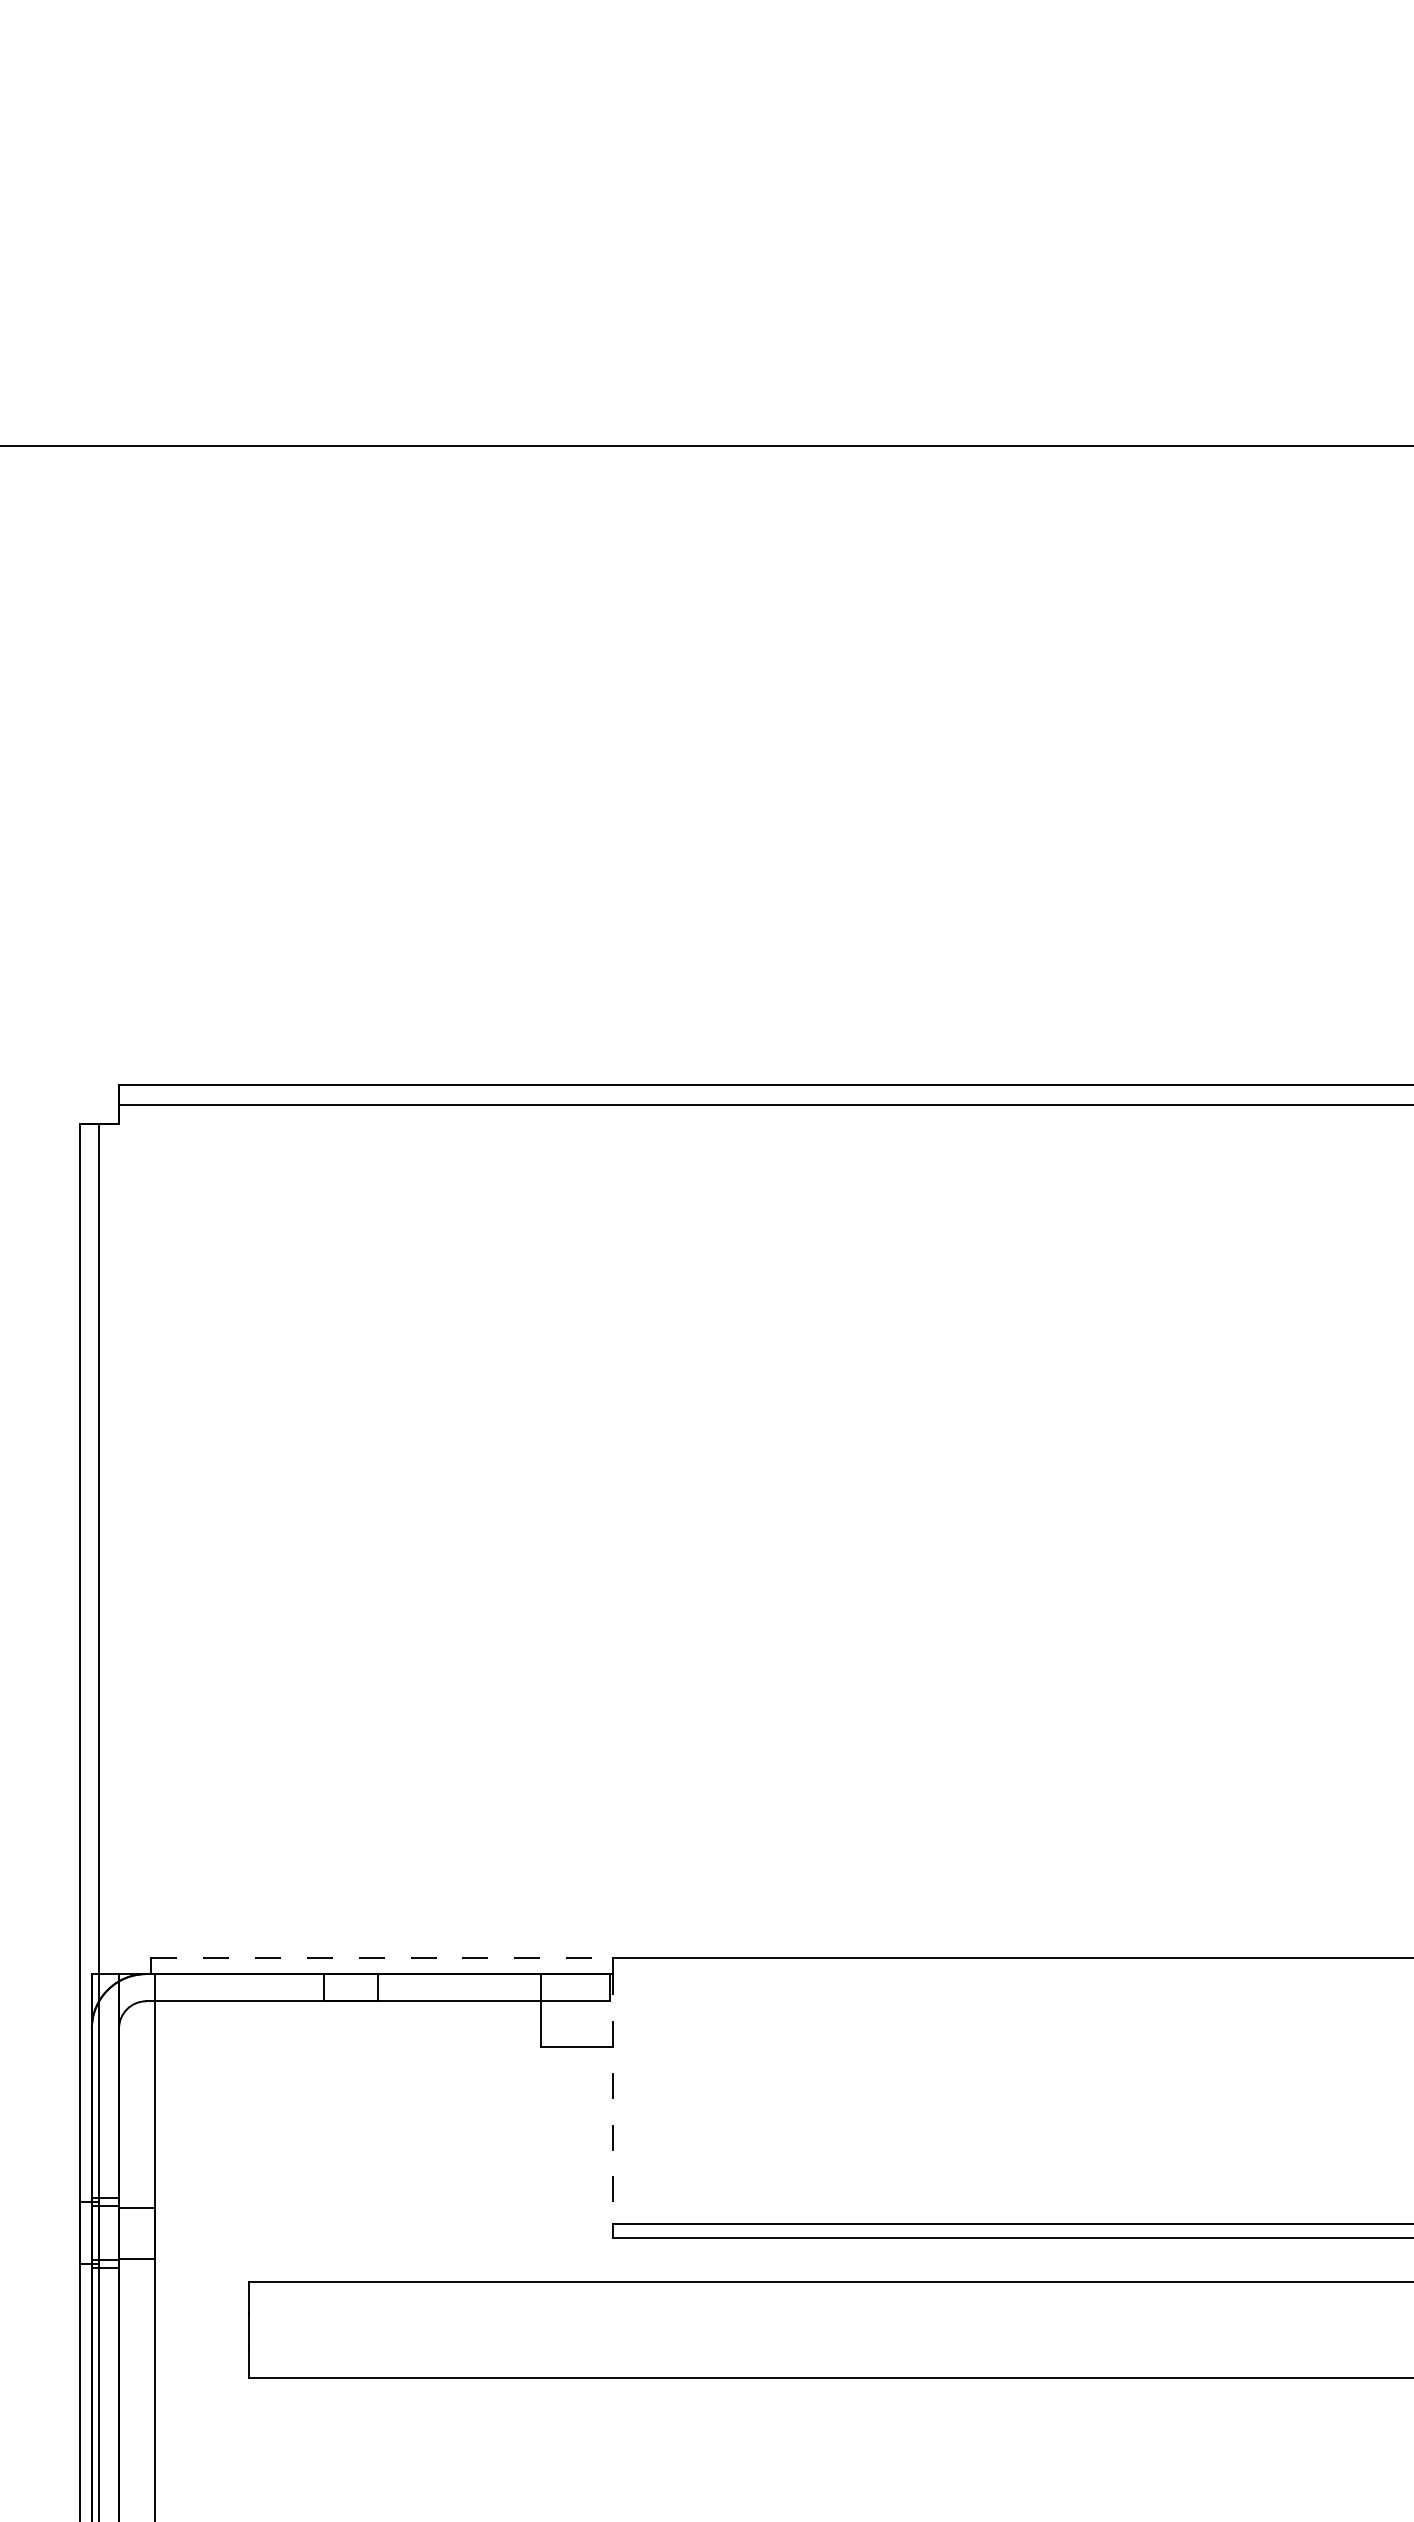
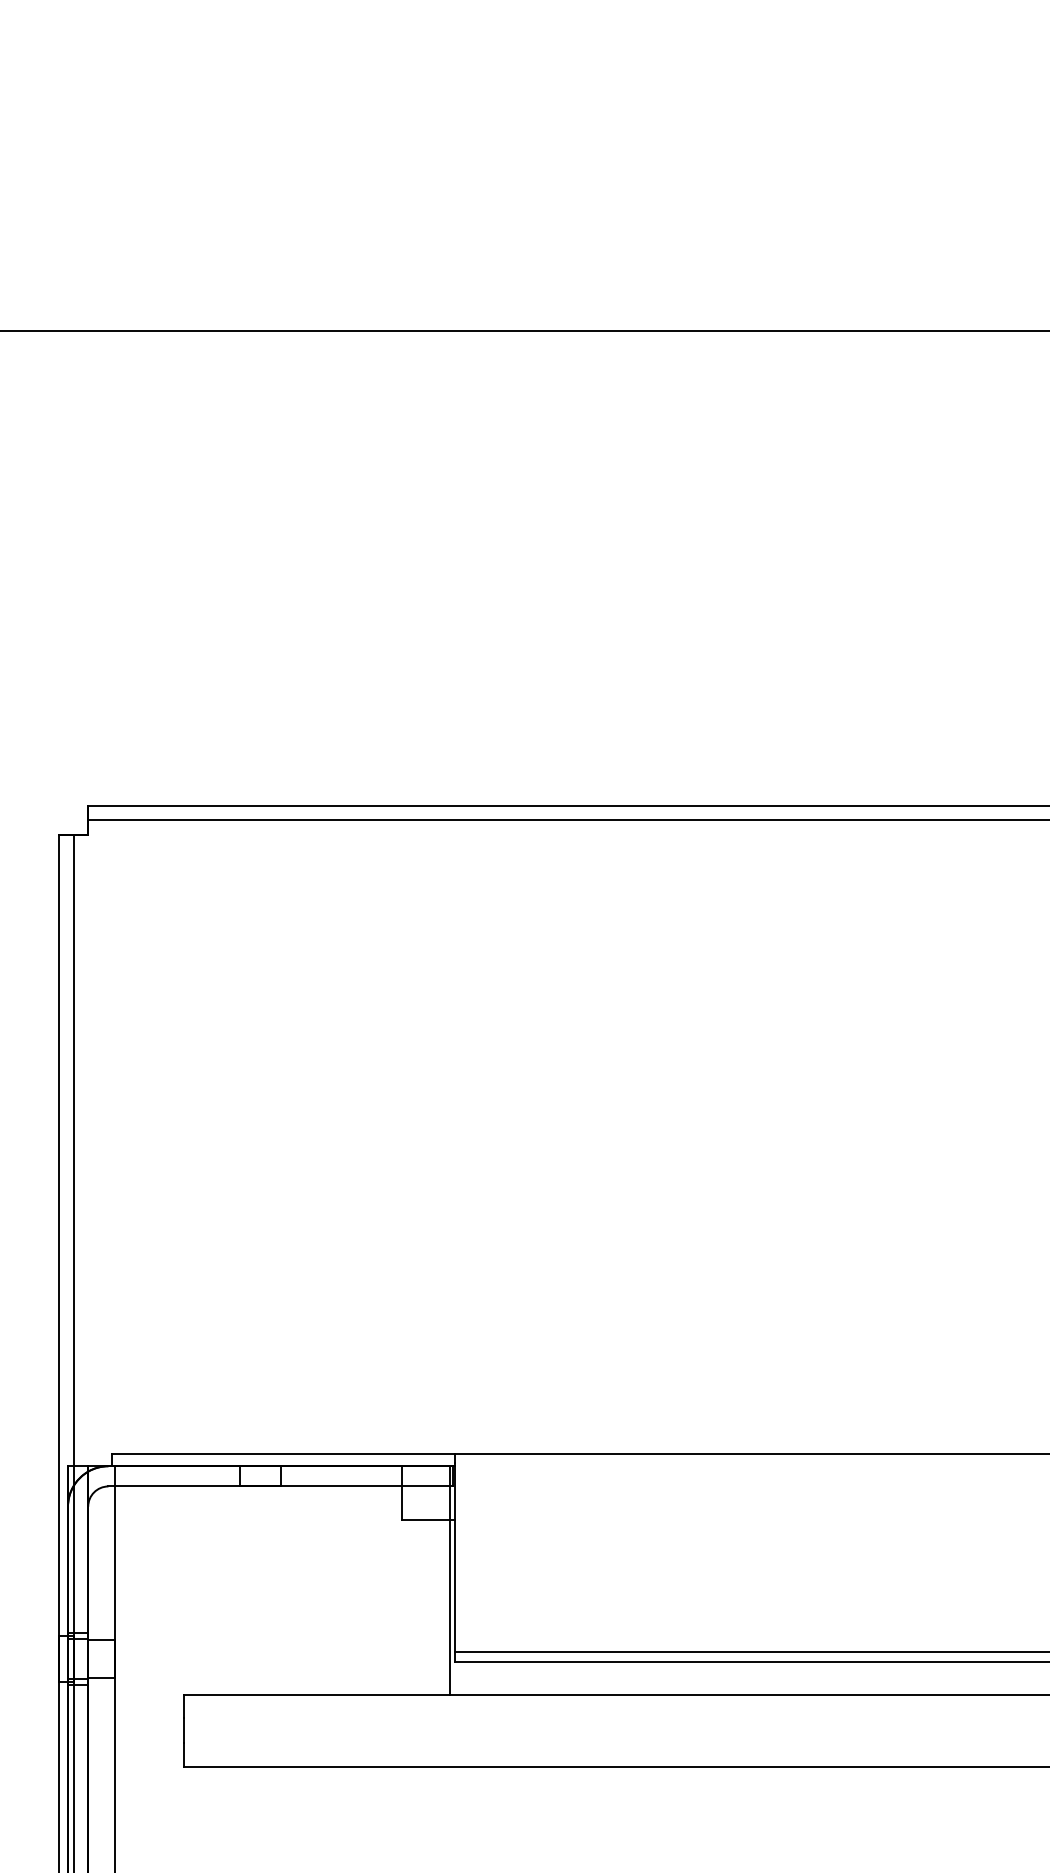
line: (382, 1958) -> (283, 1454), dashed -> solid
line: (612, 2096) -> (454, 1557), dashed -> solid
line: (606, 2127) -> (450, 1580), added

